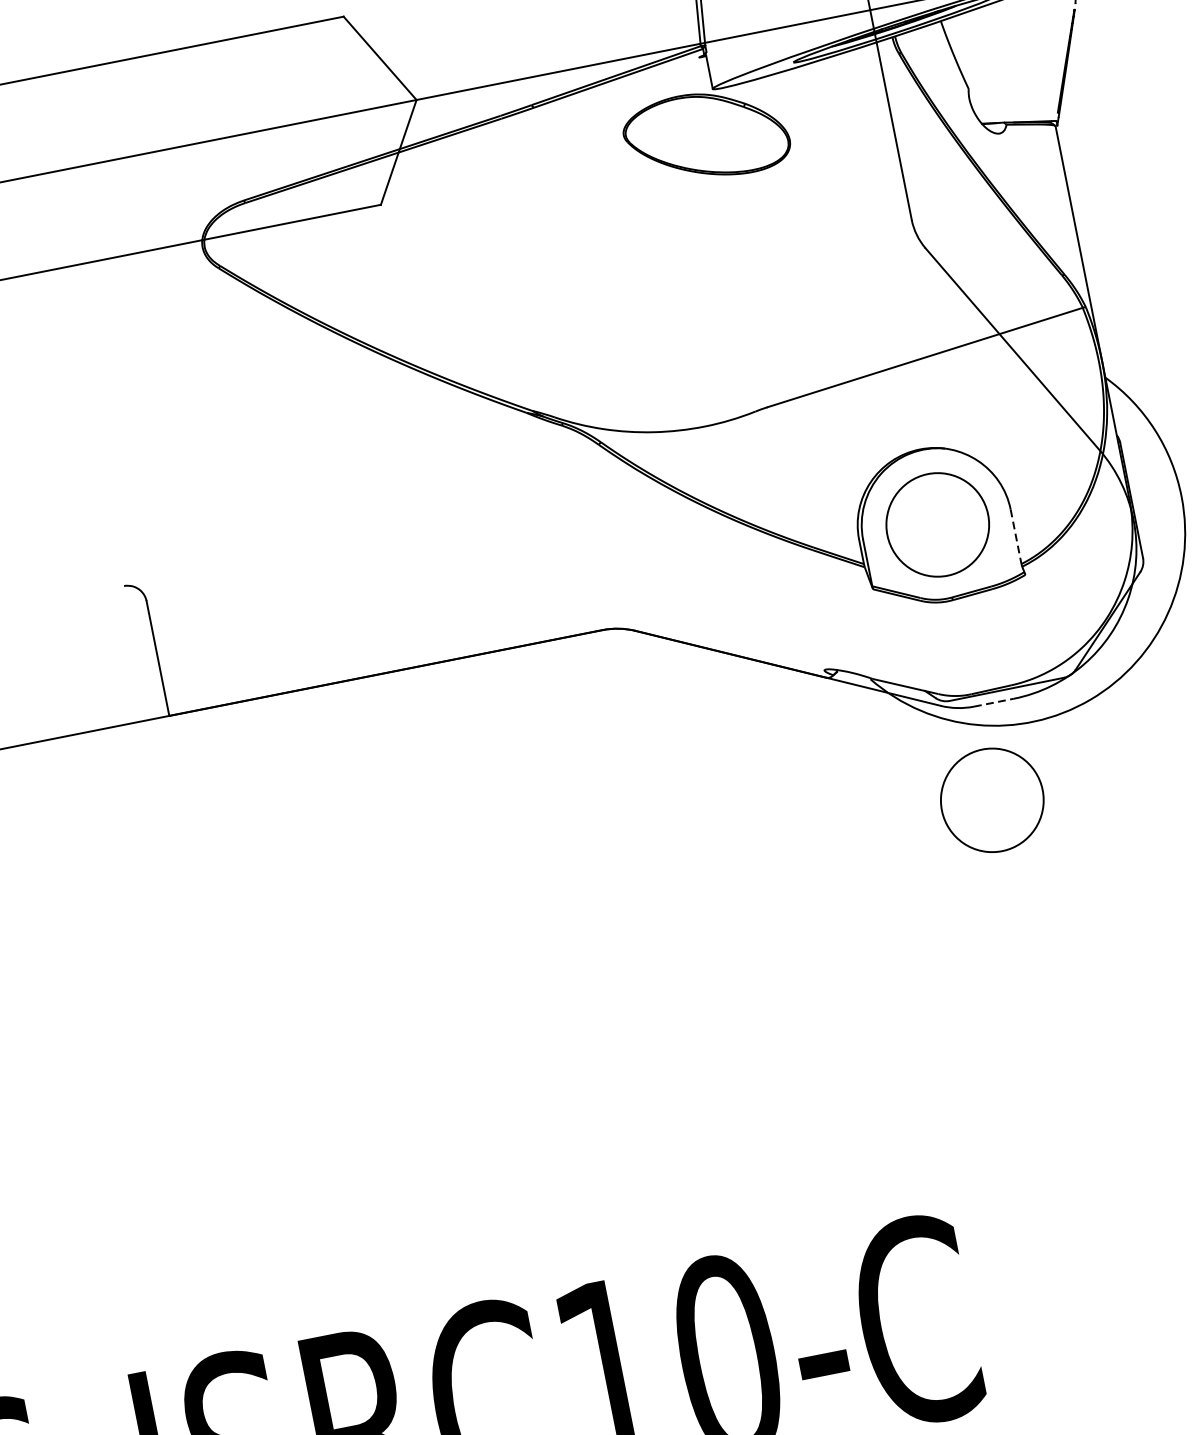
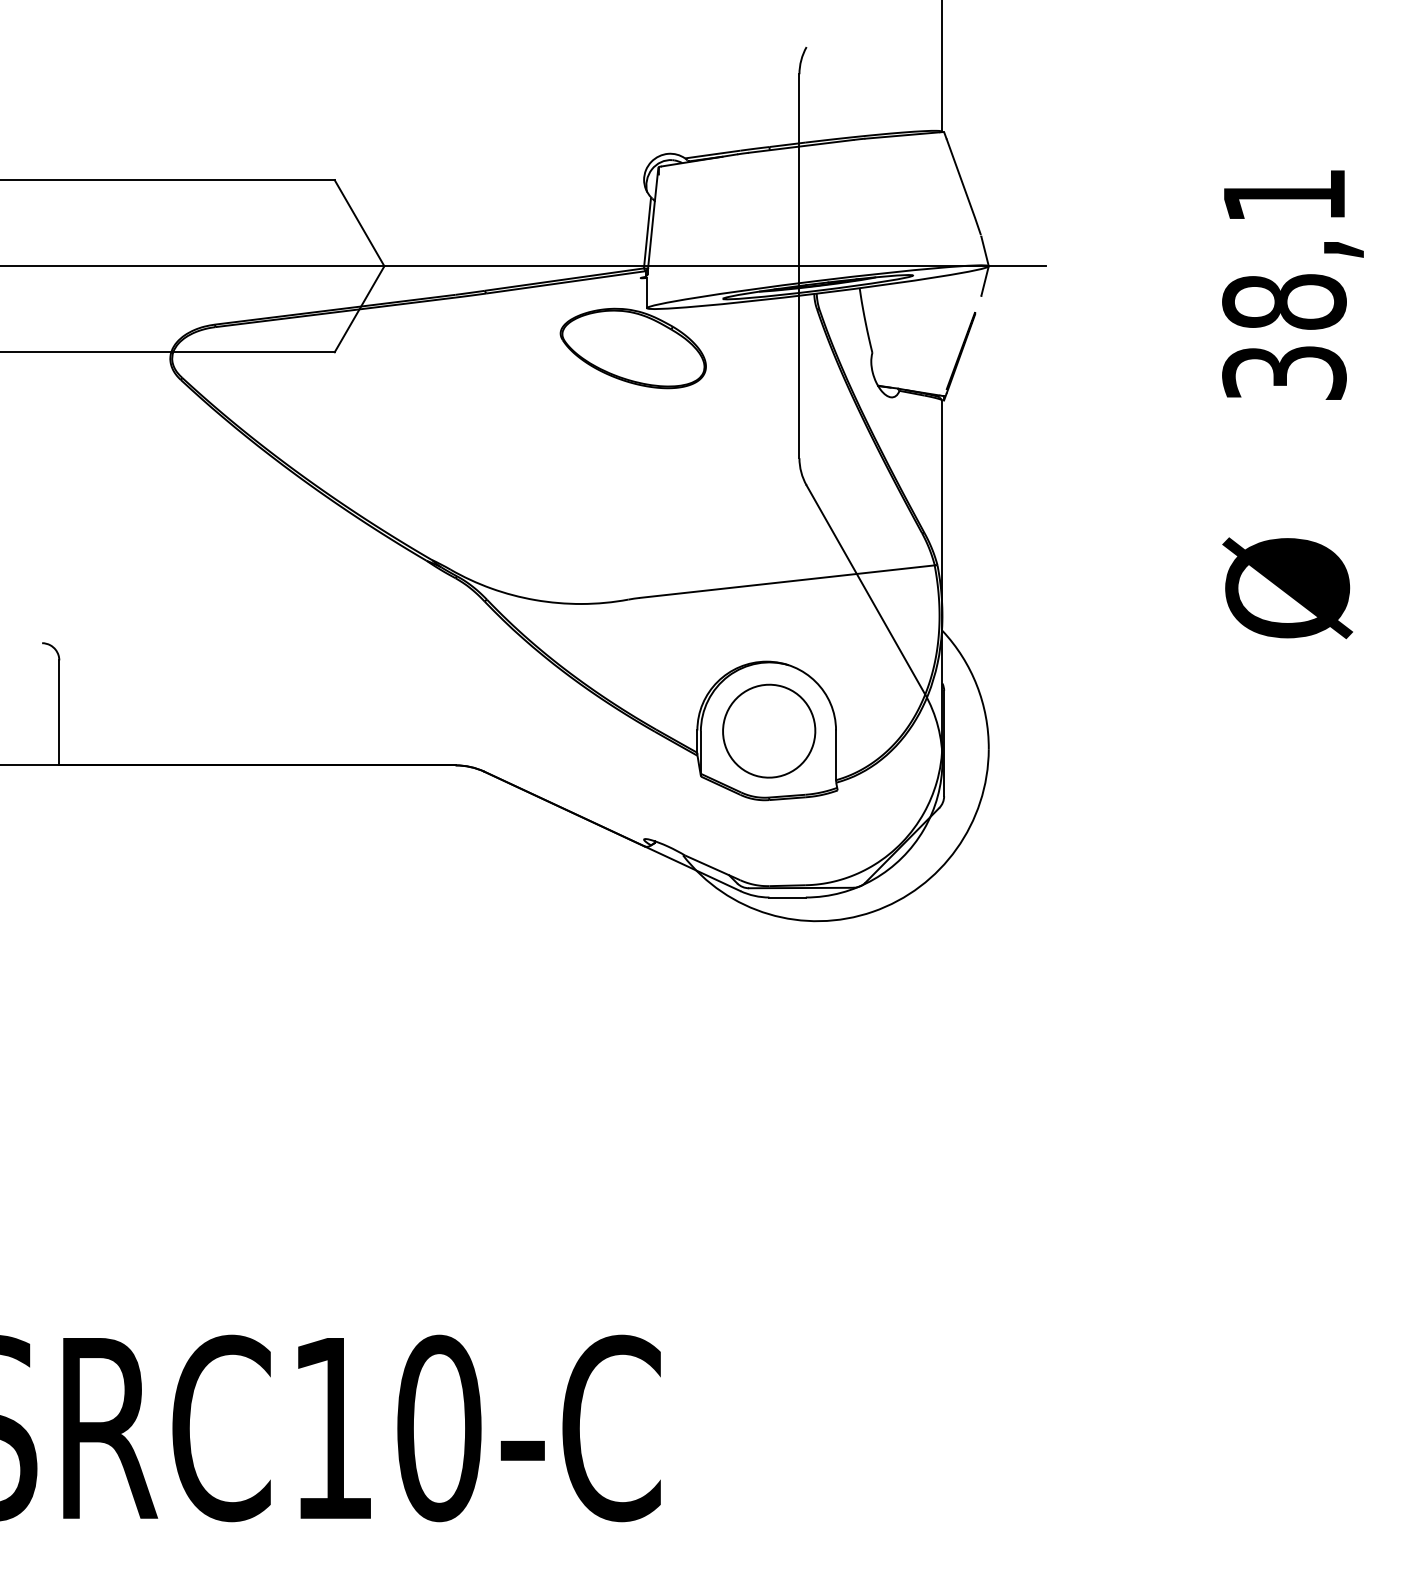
line: (1016, 536) -> (836, 755), dashed -> solid
line: (994, 702) -> (788, 897), dashed -> solid
part: (992, 799) -> (769, 982), removed

